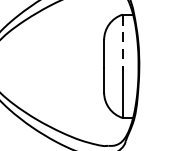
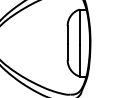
line: (122, 42) -> (79, 27), dashed -> solid

